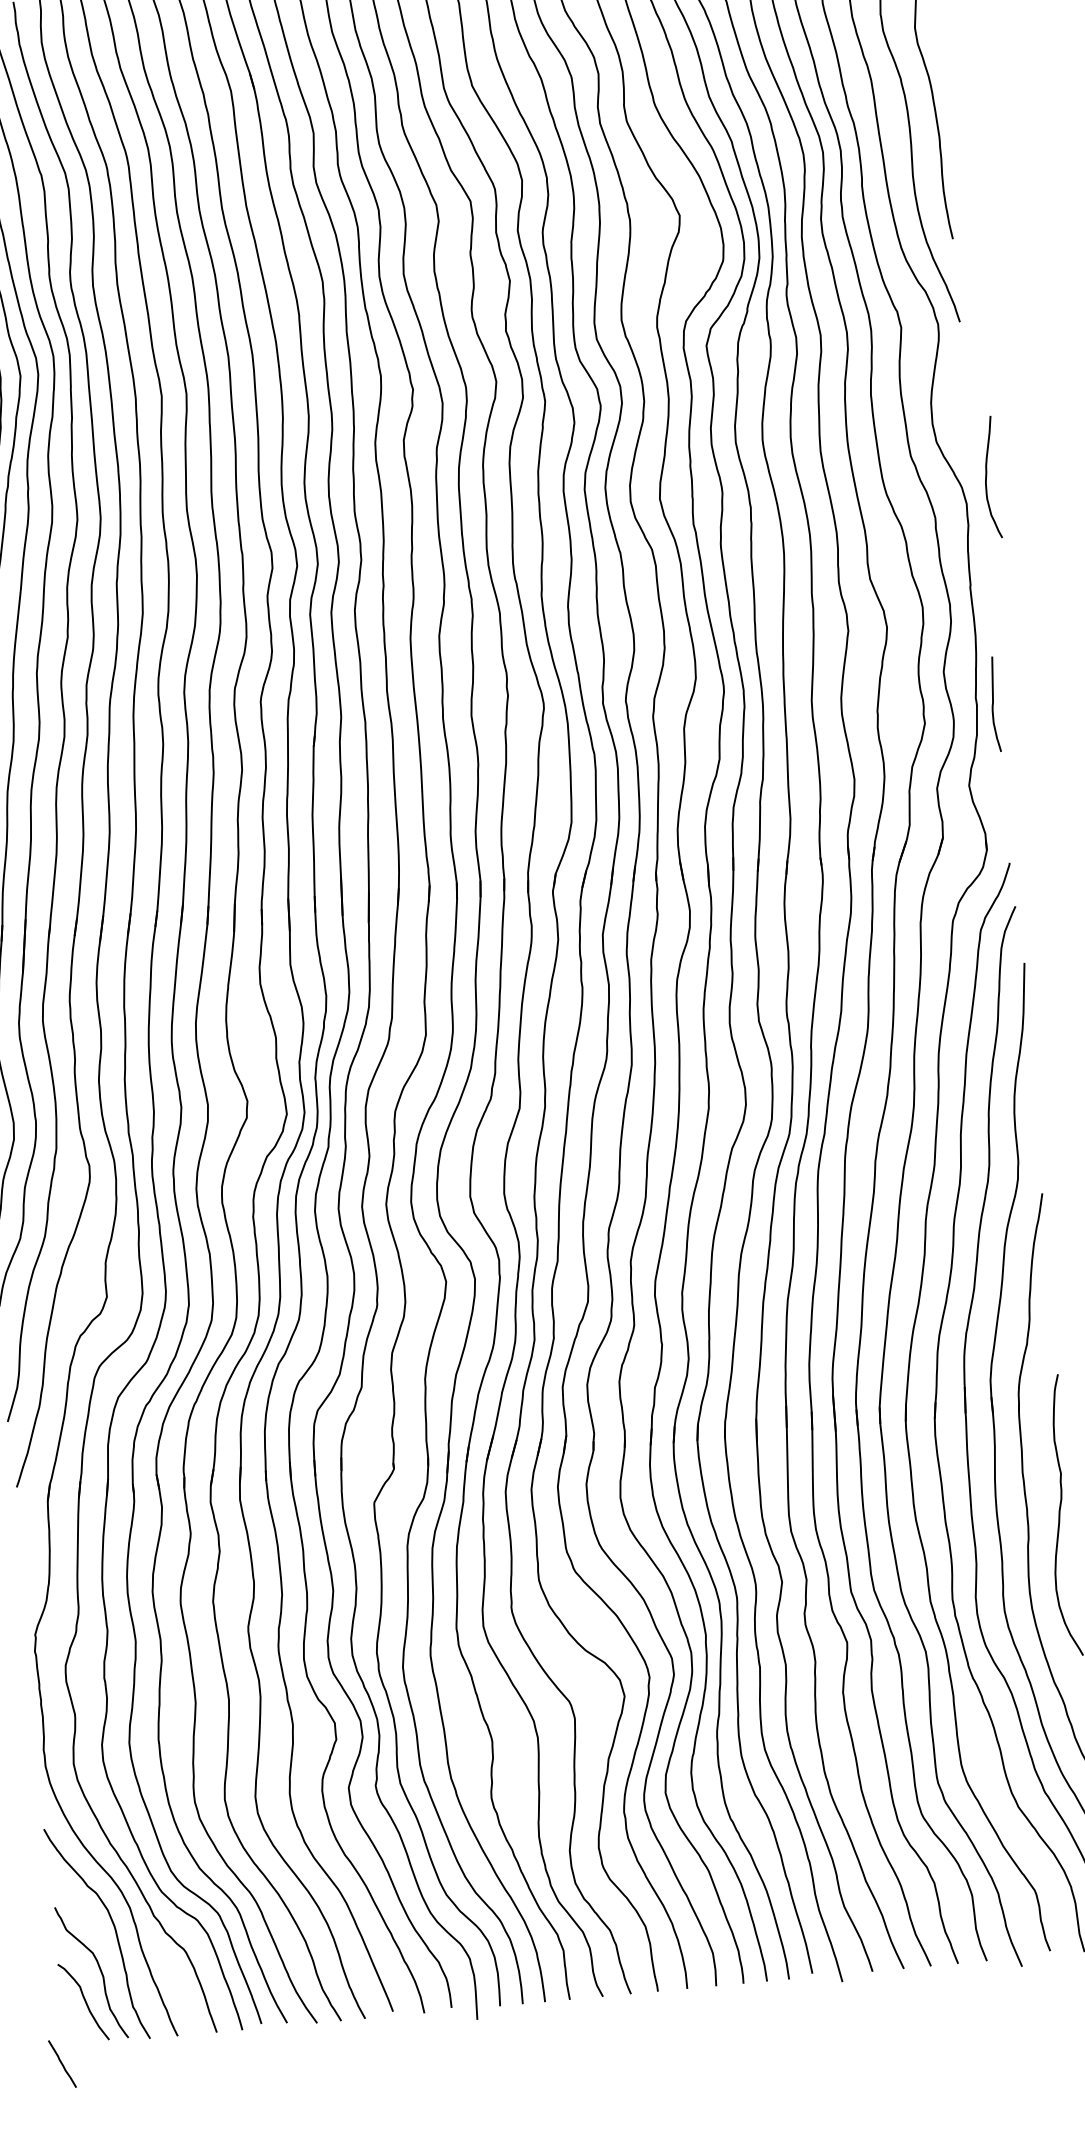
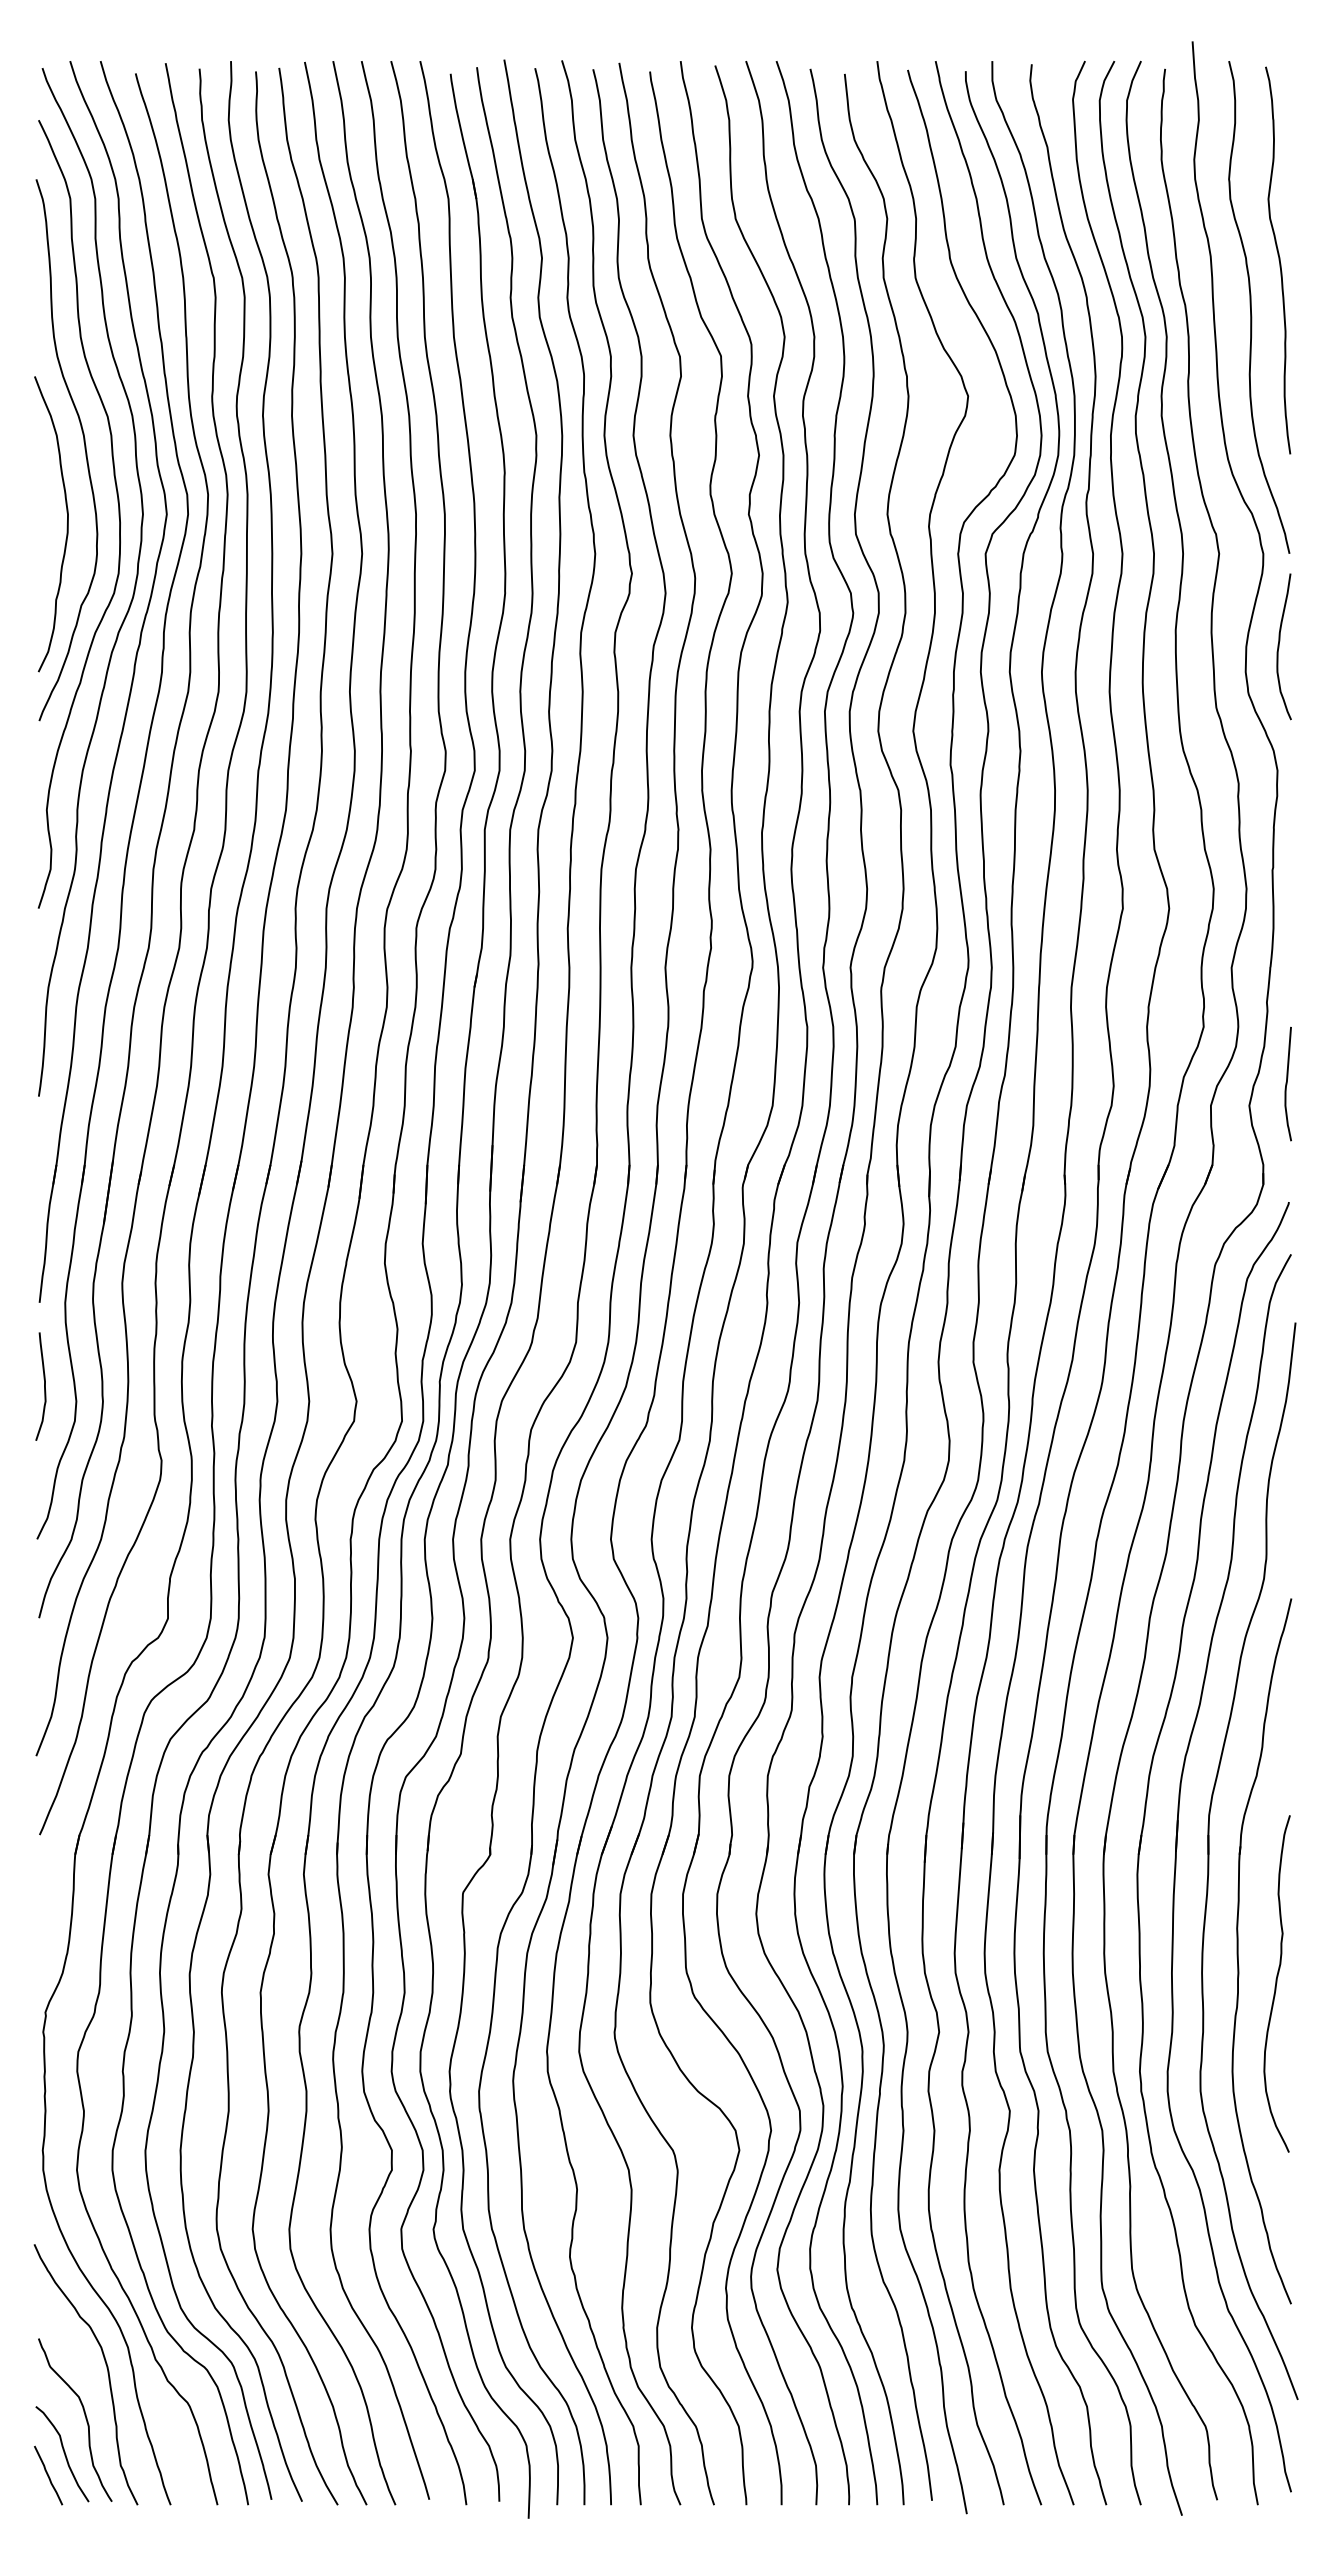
curve: (986, 477) -> (1279, 646), moved
curve: (993, 704) -> (1287, 1083), moved
curve: (62, 2064) -> (48, 2475), moved

